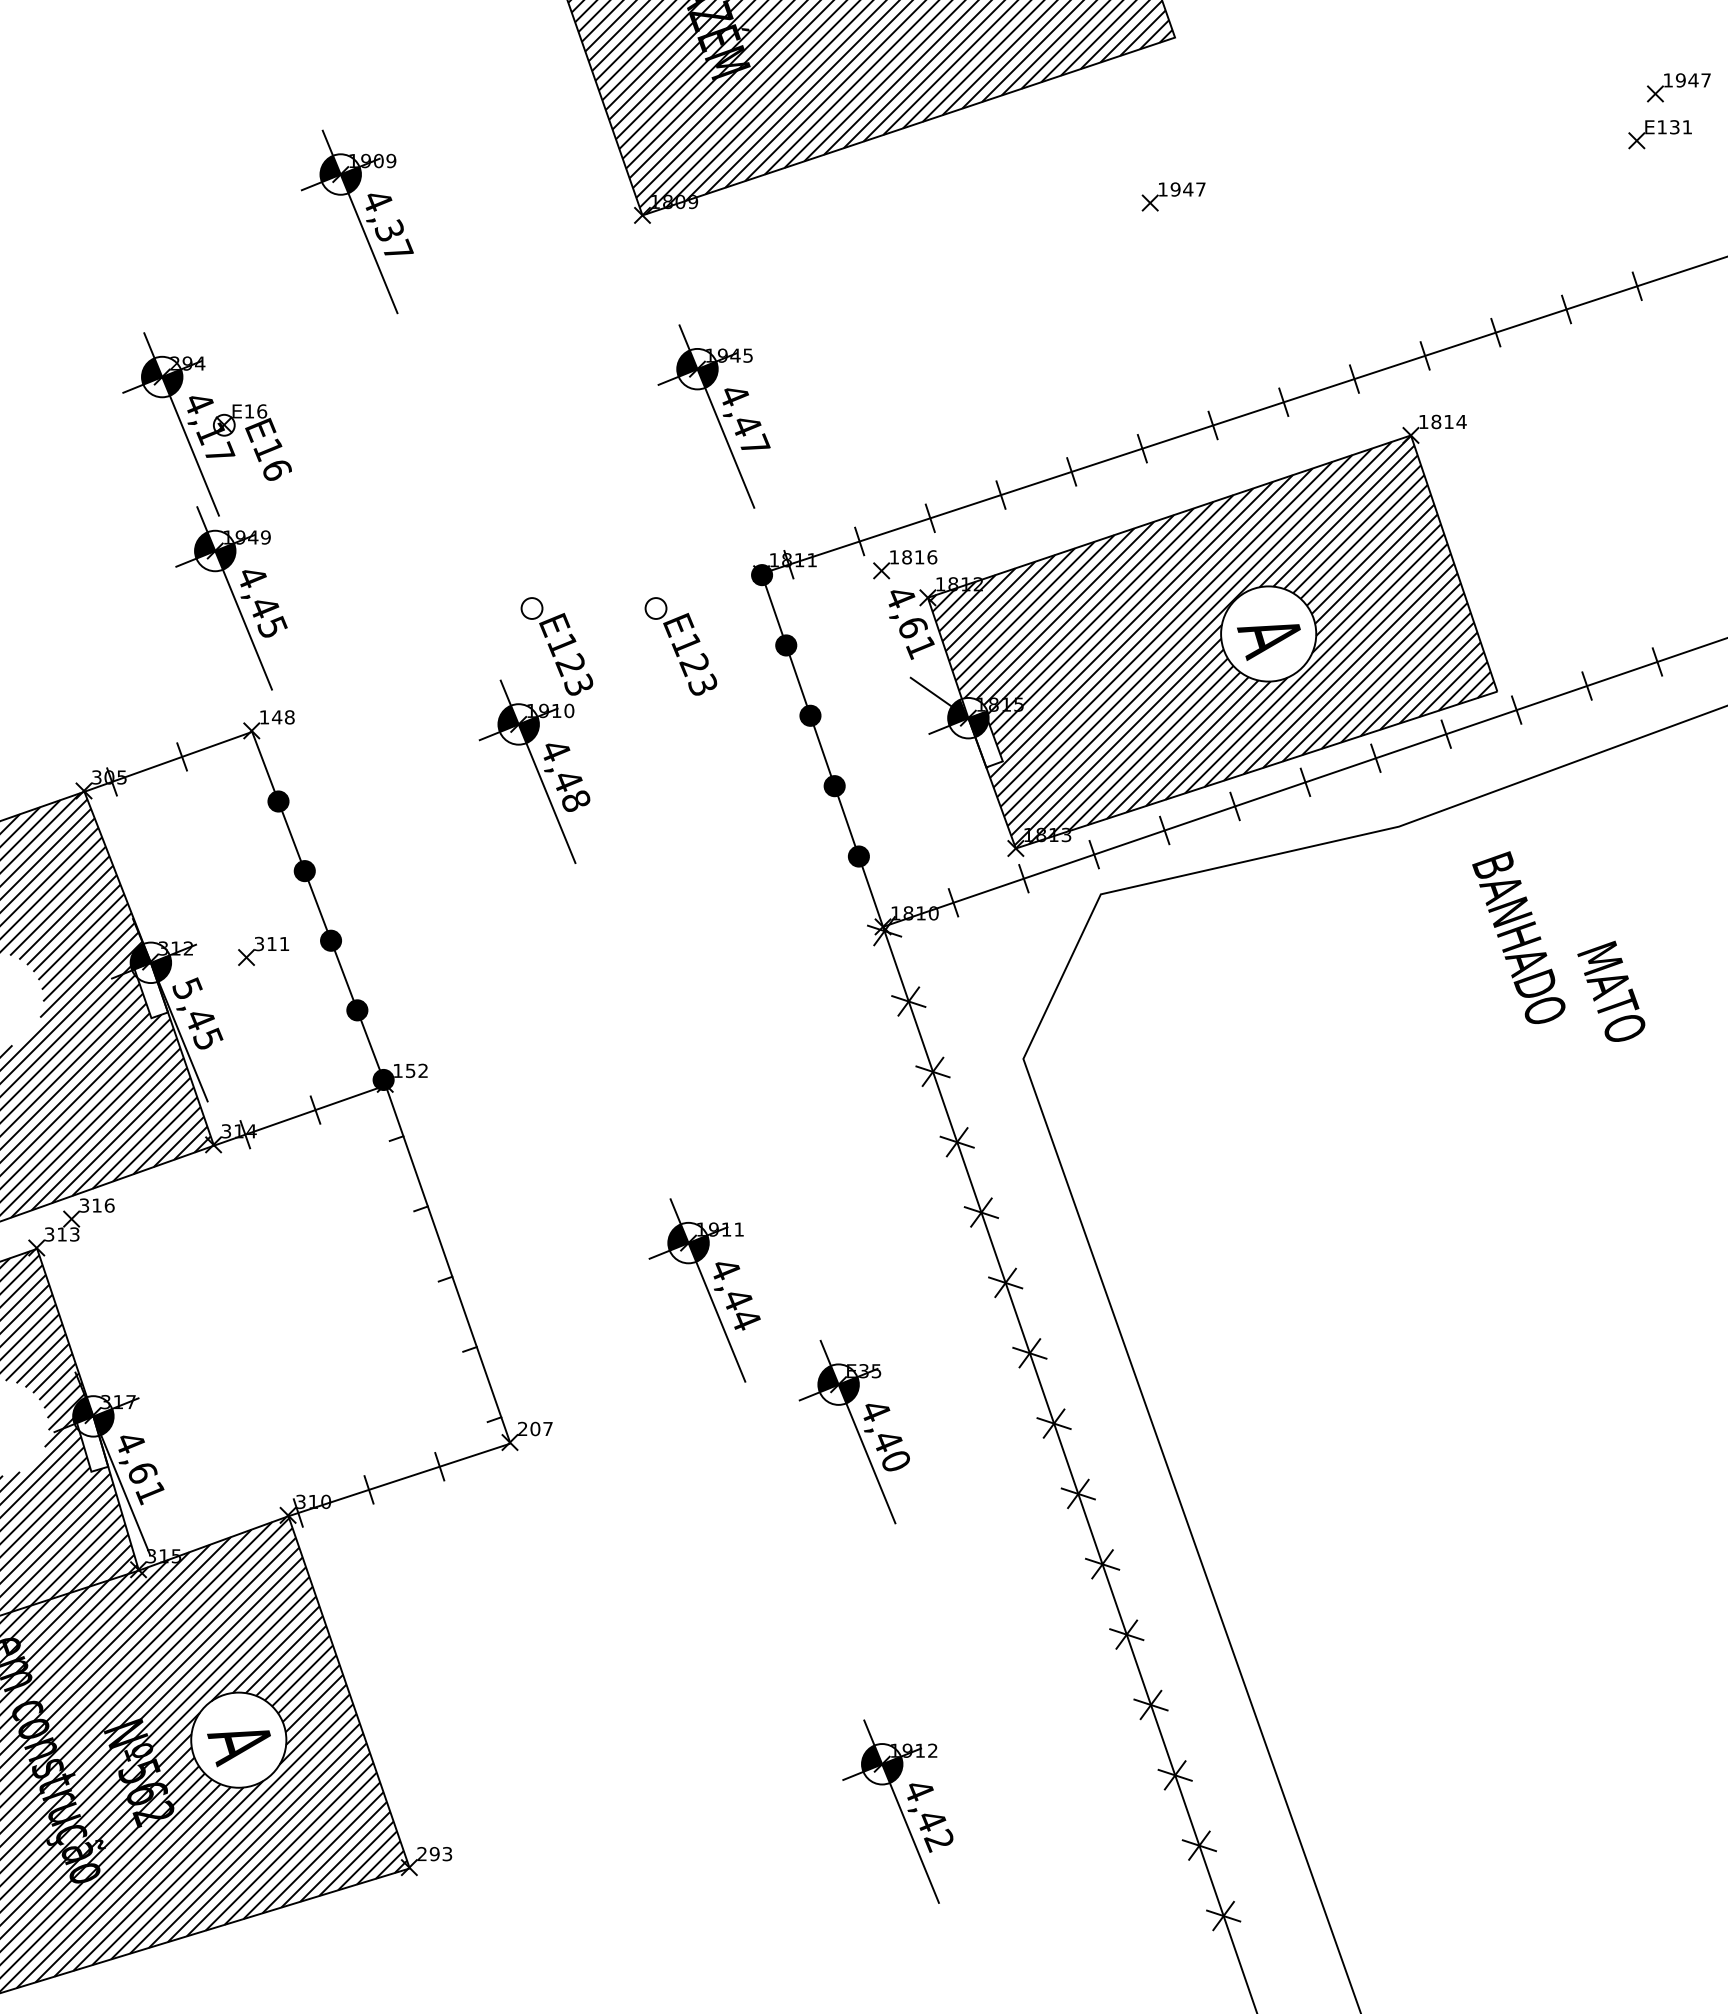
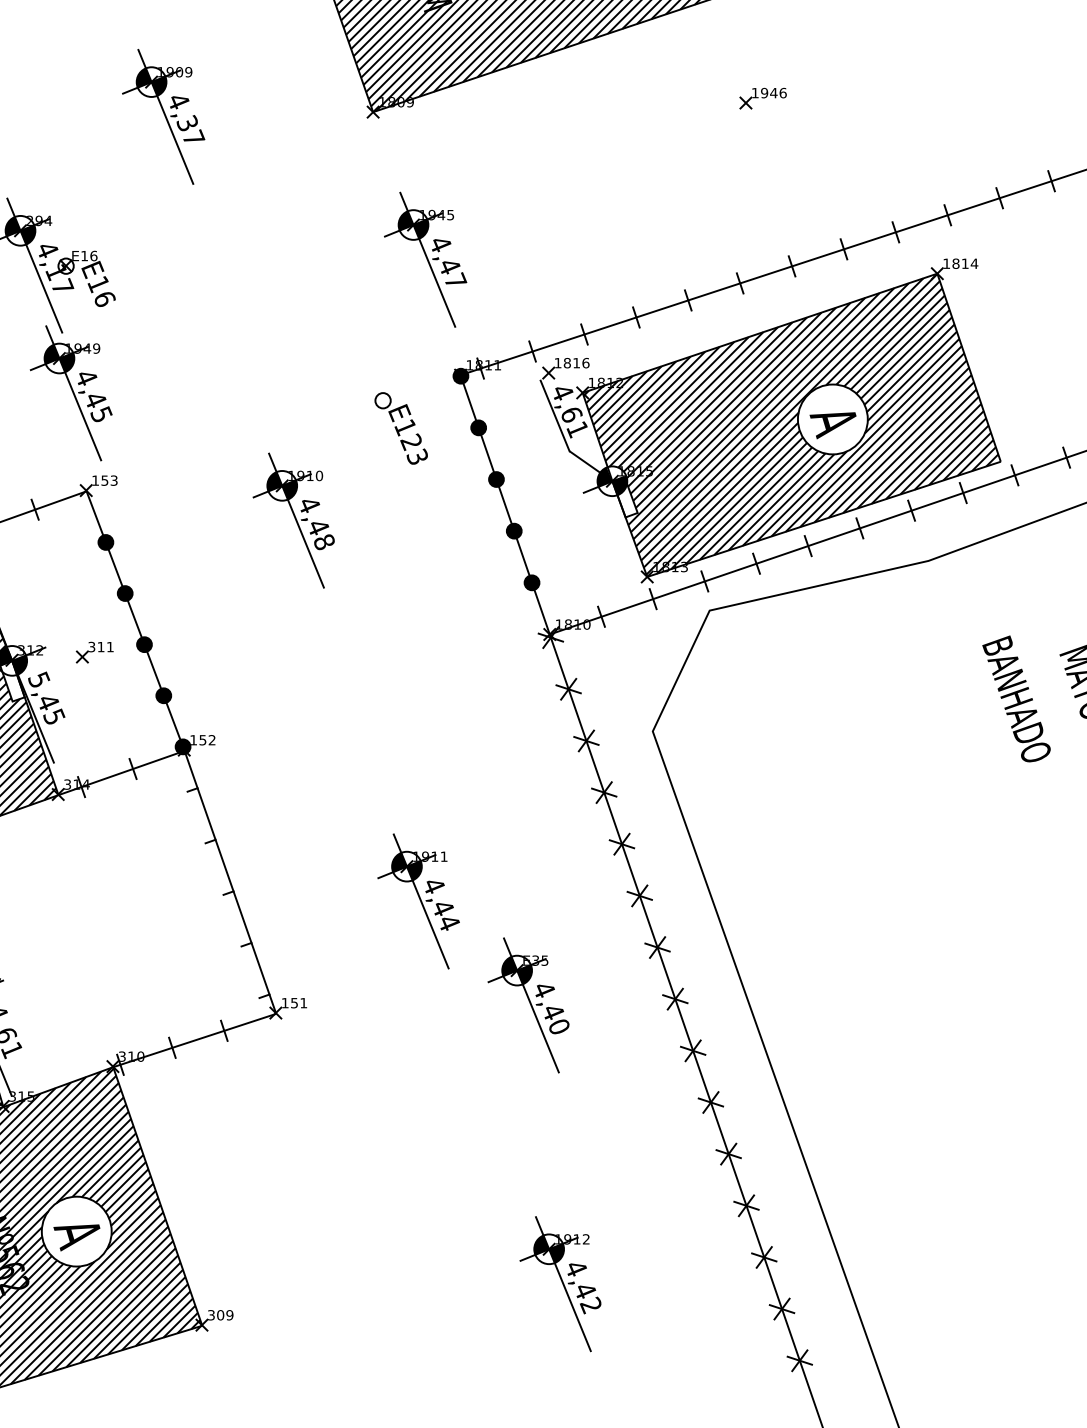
text: (1200, 189) -> (782, 93), 1947 -> 1946
line: (890, 629) -> (555, 416), added
part: (556, 646) -> (310, 428), removed
text: (282, 717) -> (108, 480), 148 -> 153
text: (1518, 937) -> (1016, 698), moved
text: (535, 1428) -> (294, 1002), 207 -> 151
text: (434, 1854) -> (220, 1315), 293 -> 309

